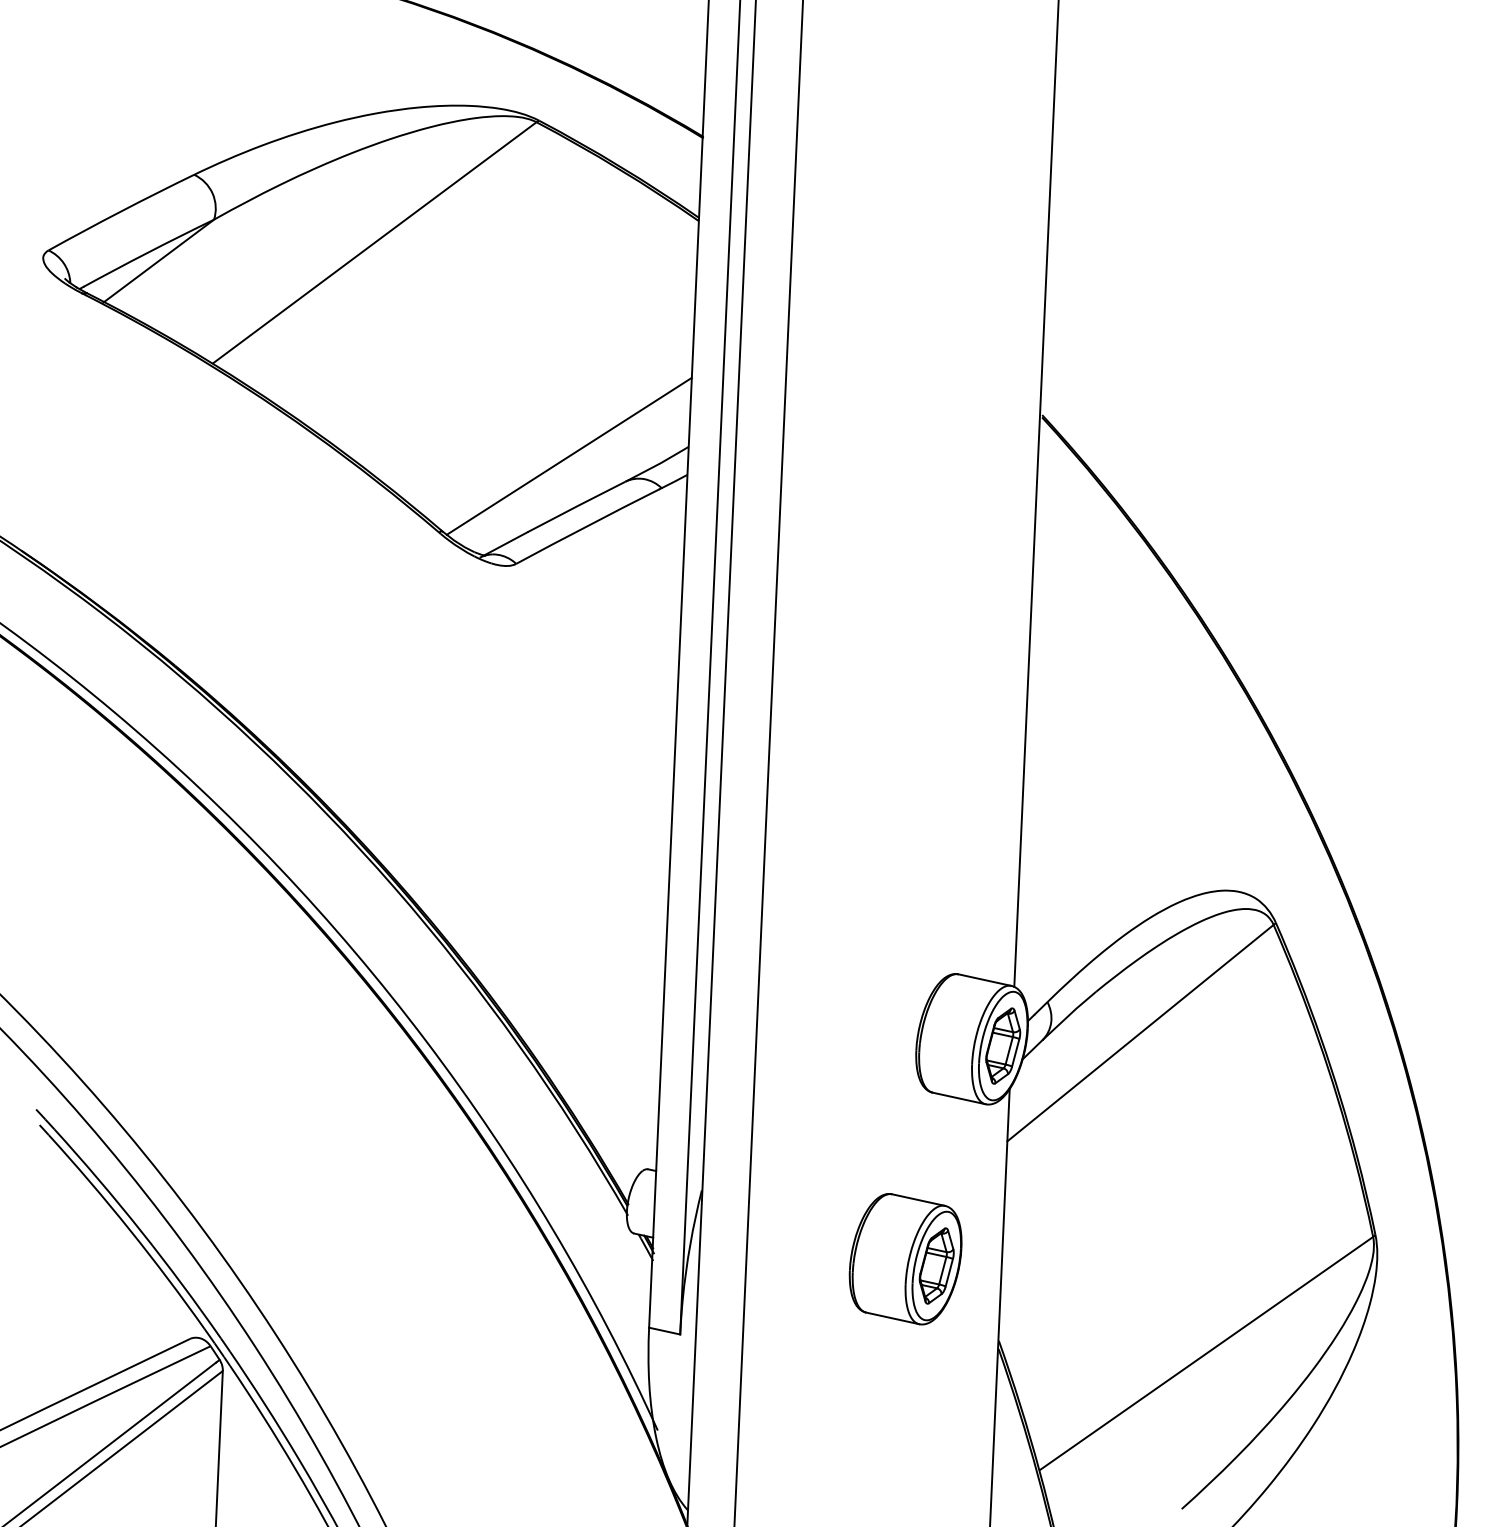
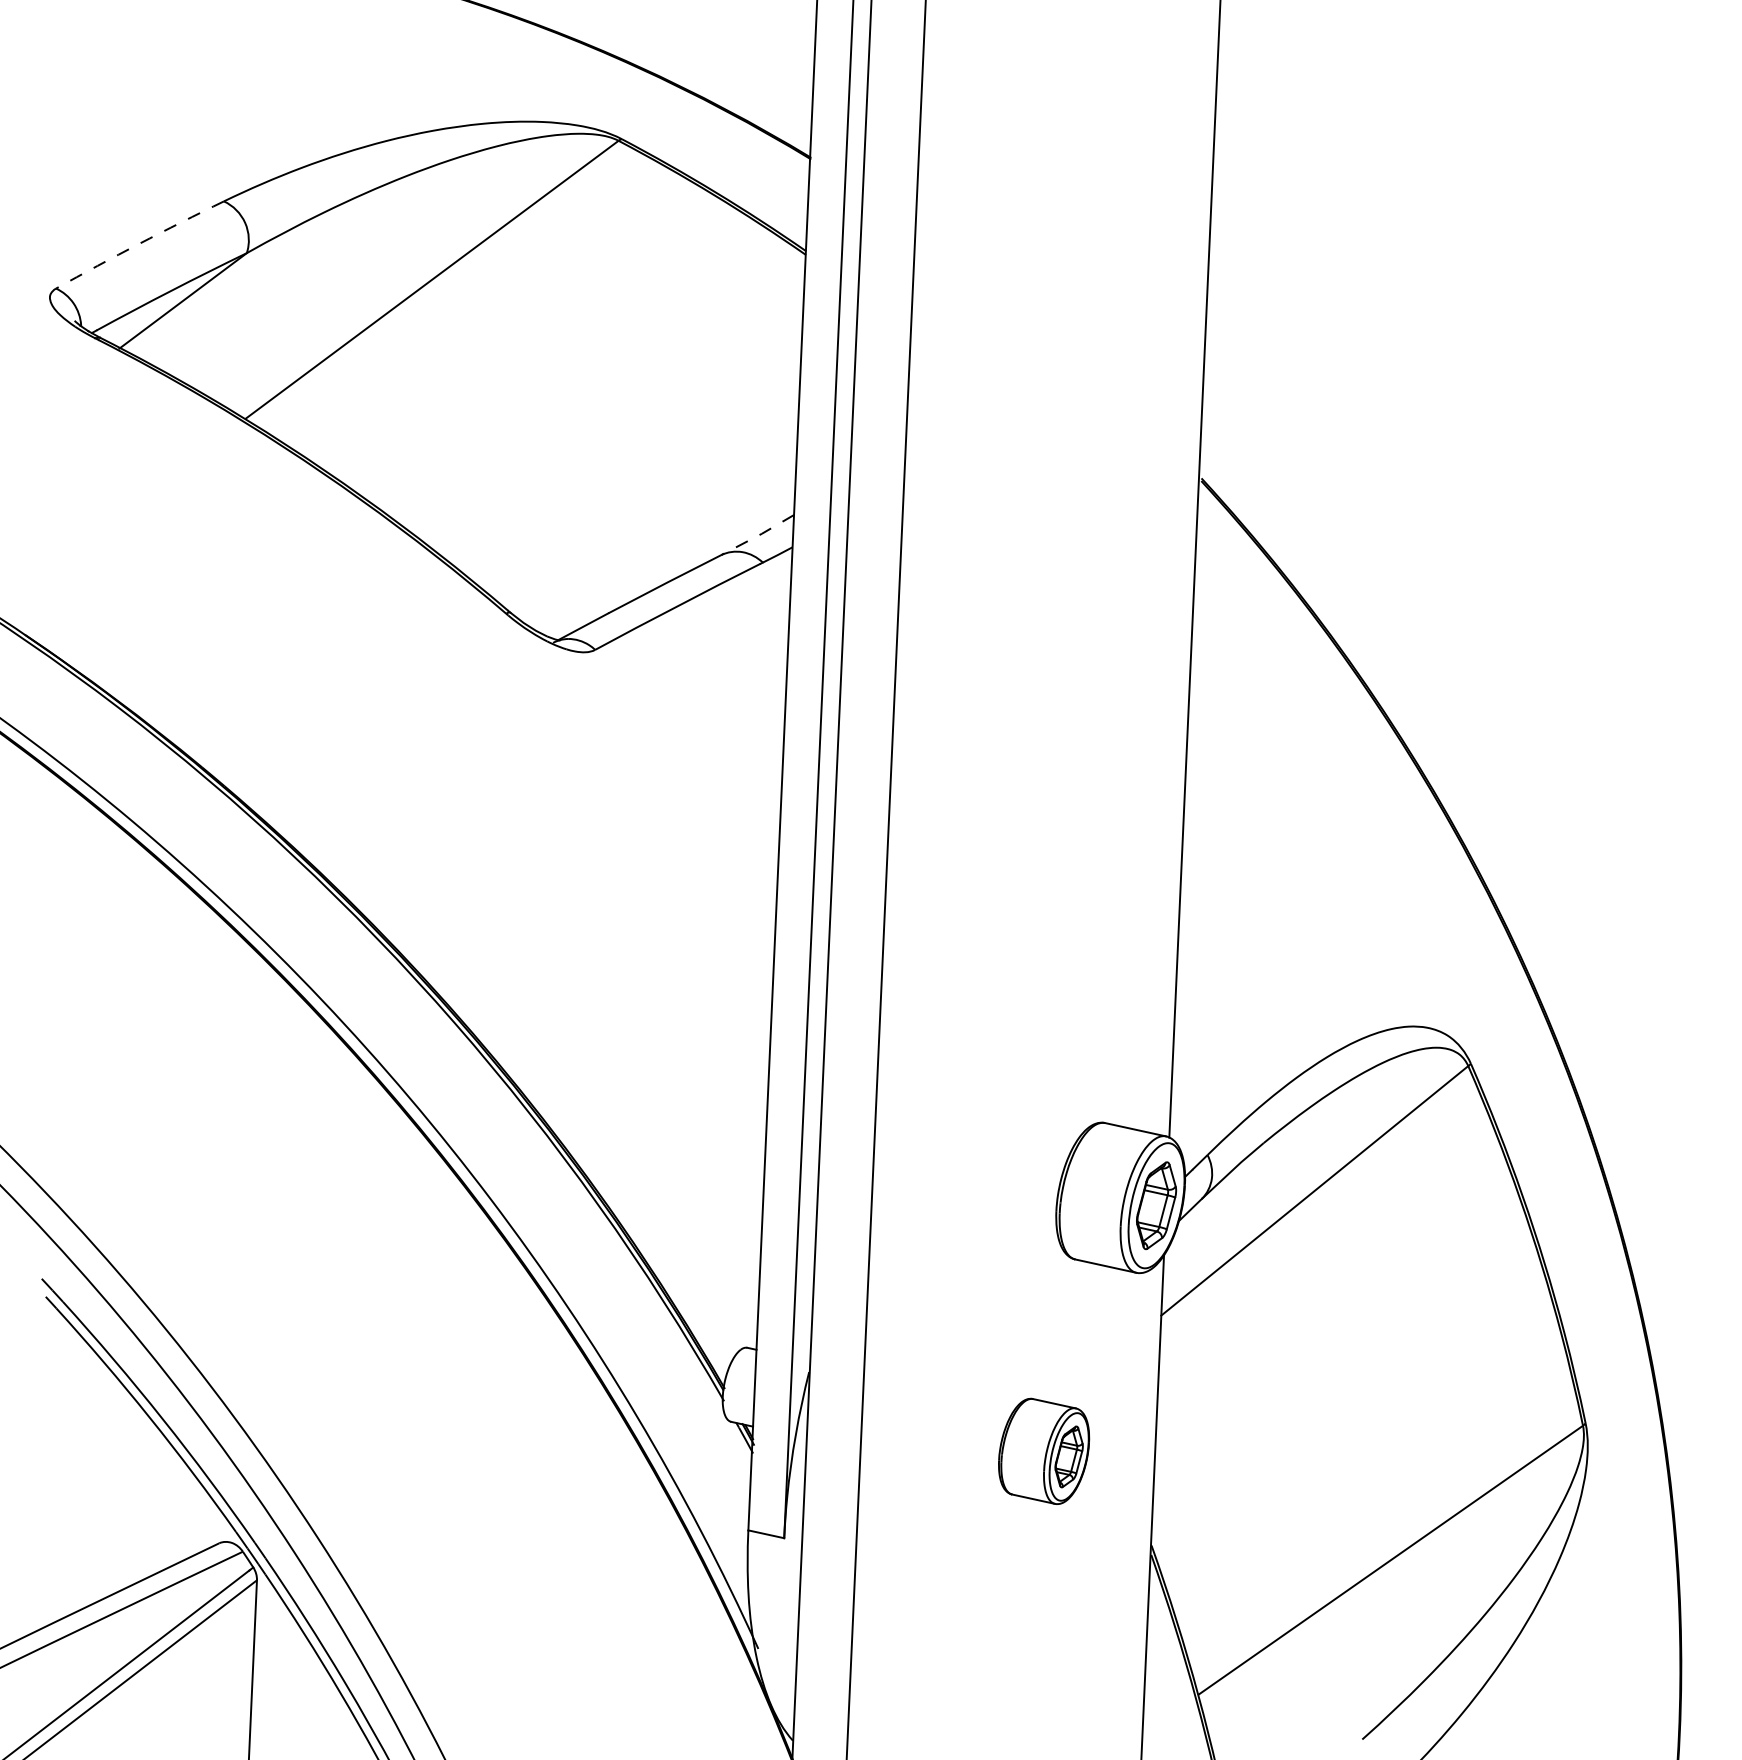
arc: (120, 211) -> (139, 243), solid -> dashed
line: (569, 455) -> (656, 525), removed
line: (657, 464) -> (758, 535), solid -> dashed
part: (905, 1259) -> (1043, 1451), size x0.7

